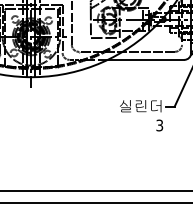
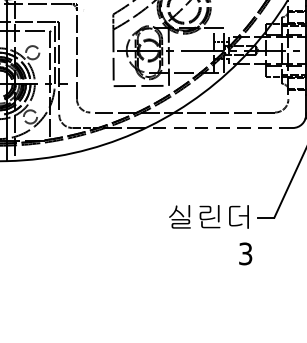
line: (145, 59) -> (218, 127), solid -> dashed

